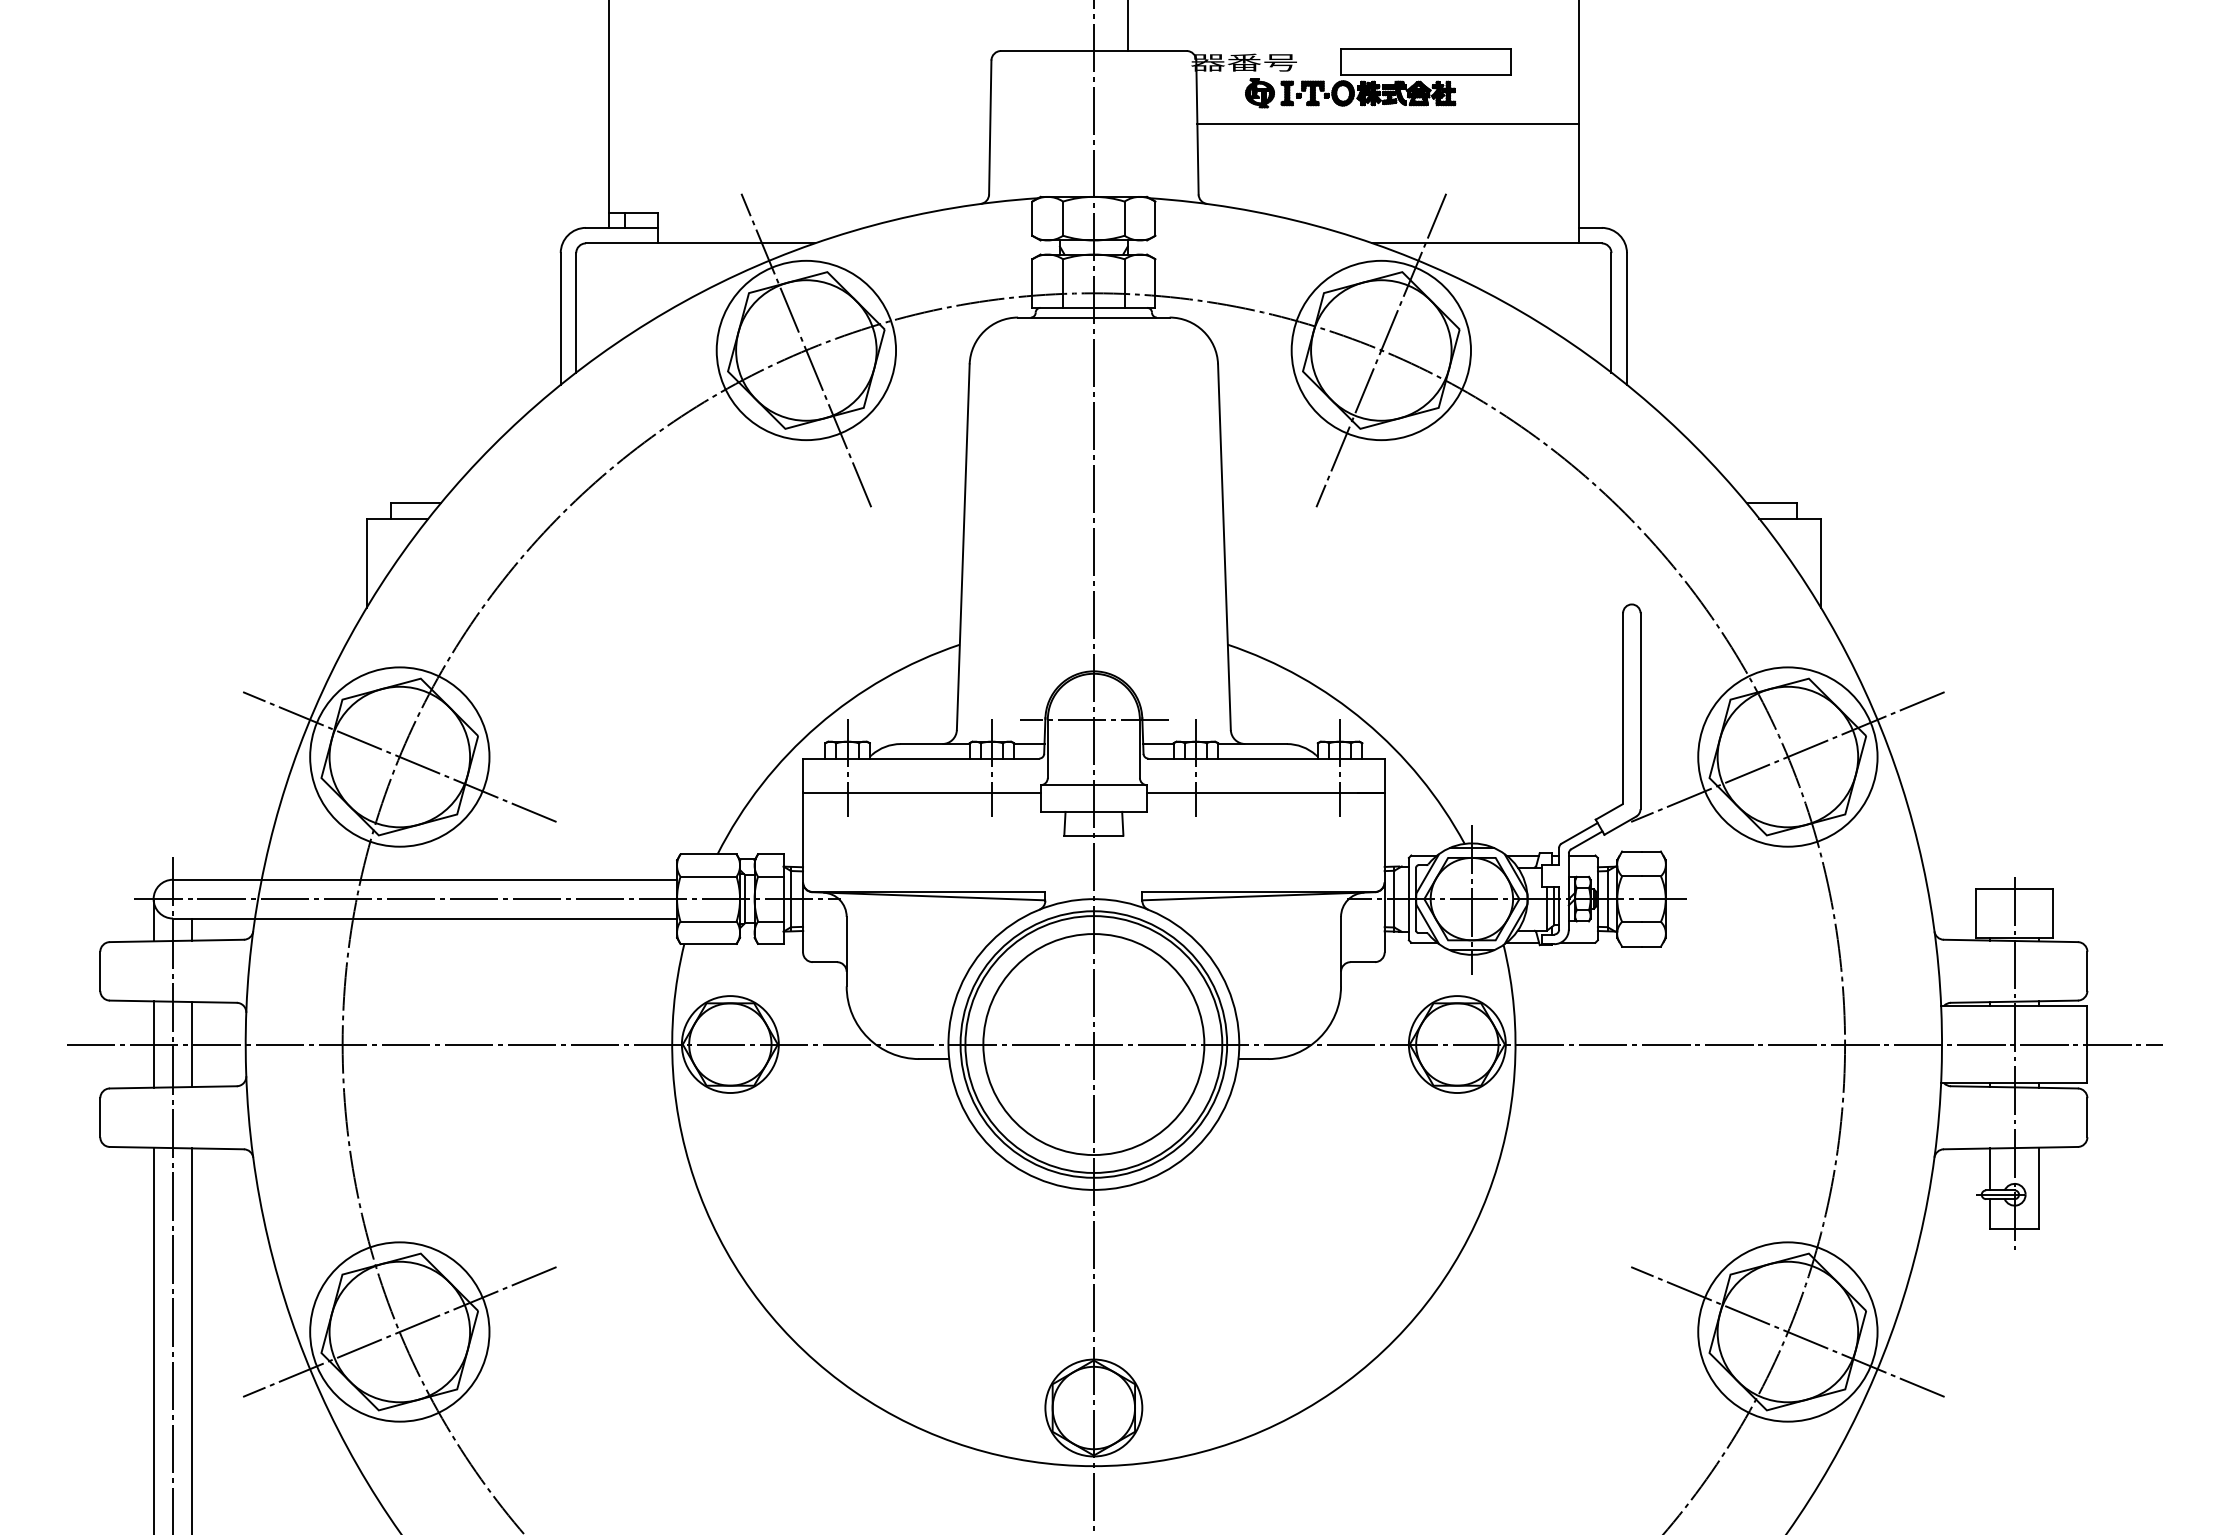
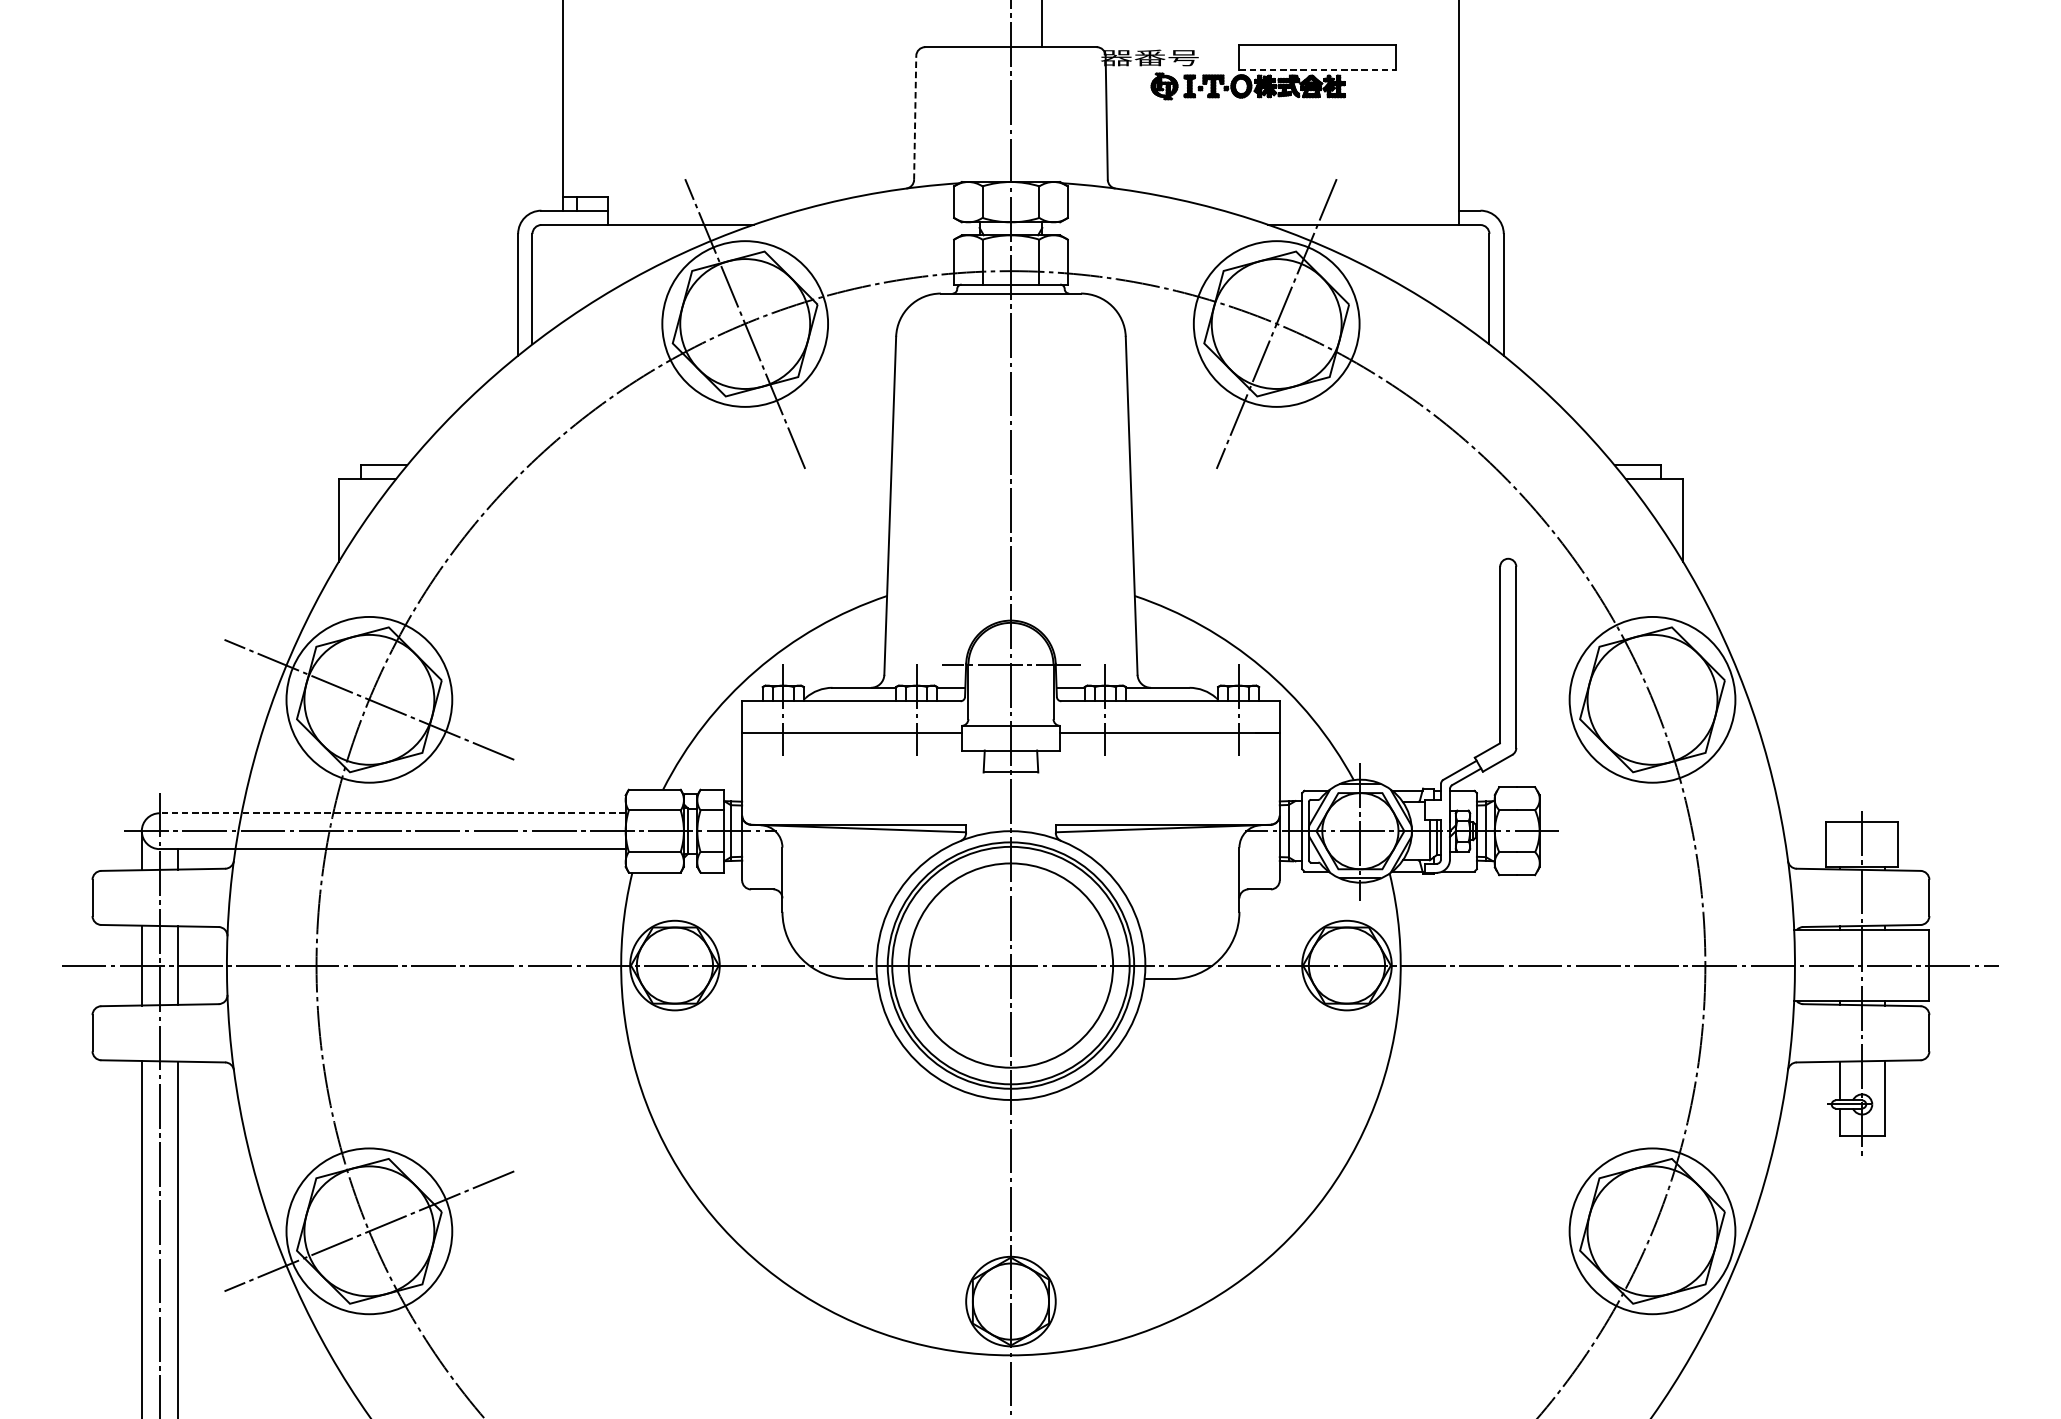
line: (1425, 75) -> (1317, 69), solid -> dashed
line: (1387, 123) -> (1282, 114), removed
line: (990, 127) -> (915, 117), solid -> dashed
line: (1787, 756) -> (1652, 699), removed
line: (424, 879) -> (392, 813), solid -> dashed
line: (1787, 1331) -> (1652, 1230), removed

